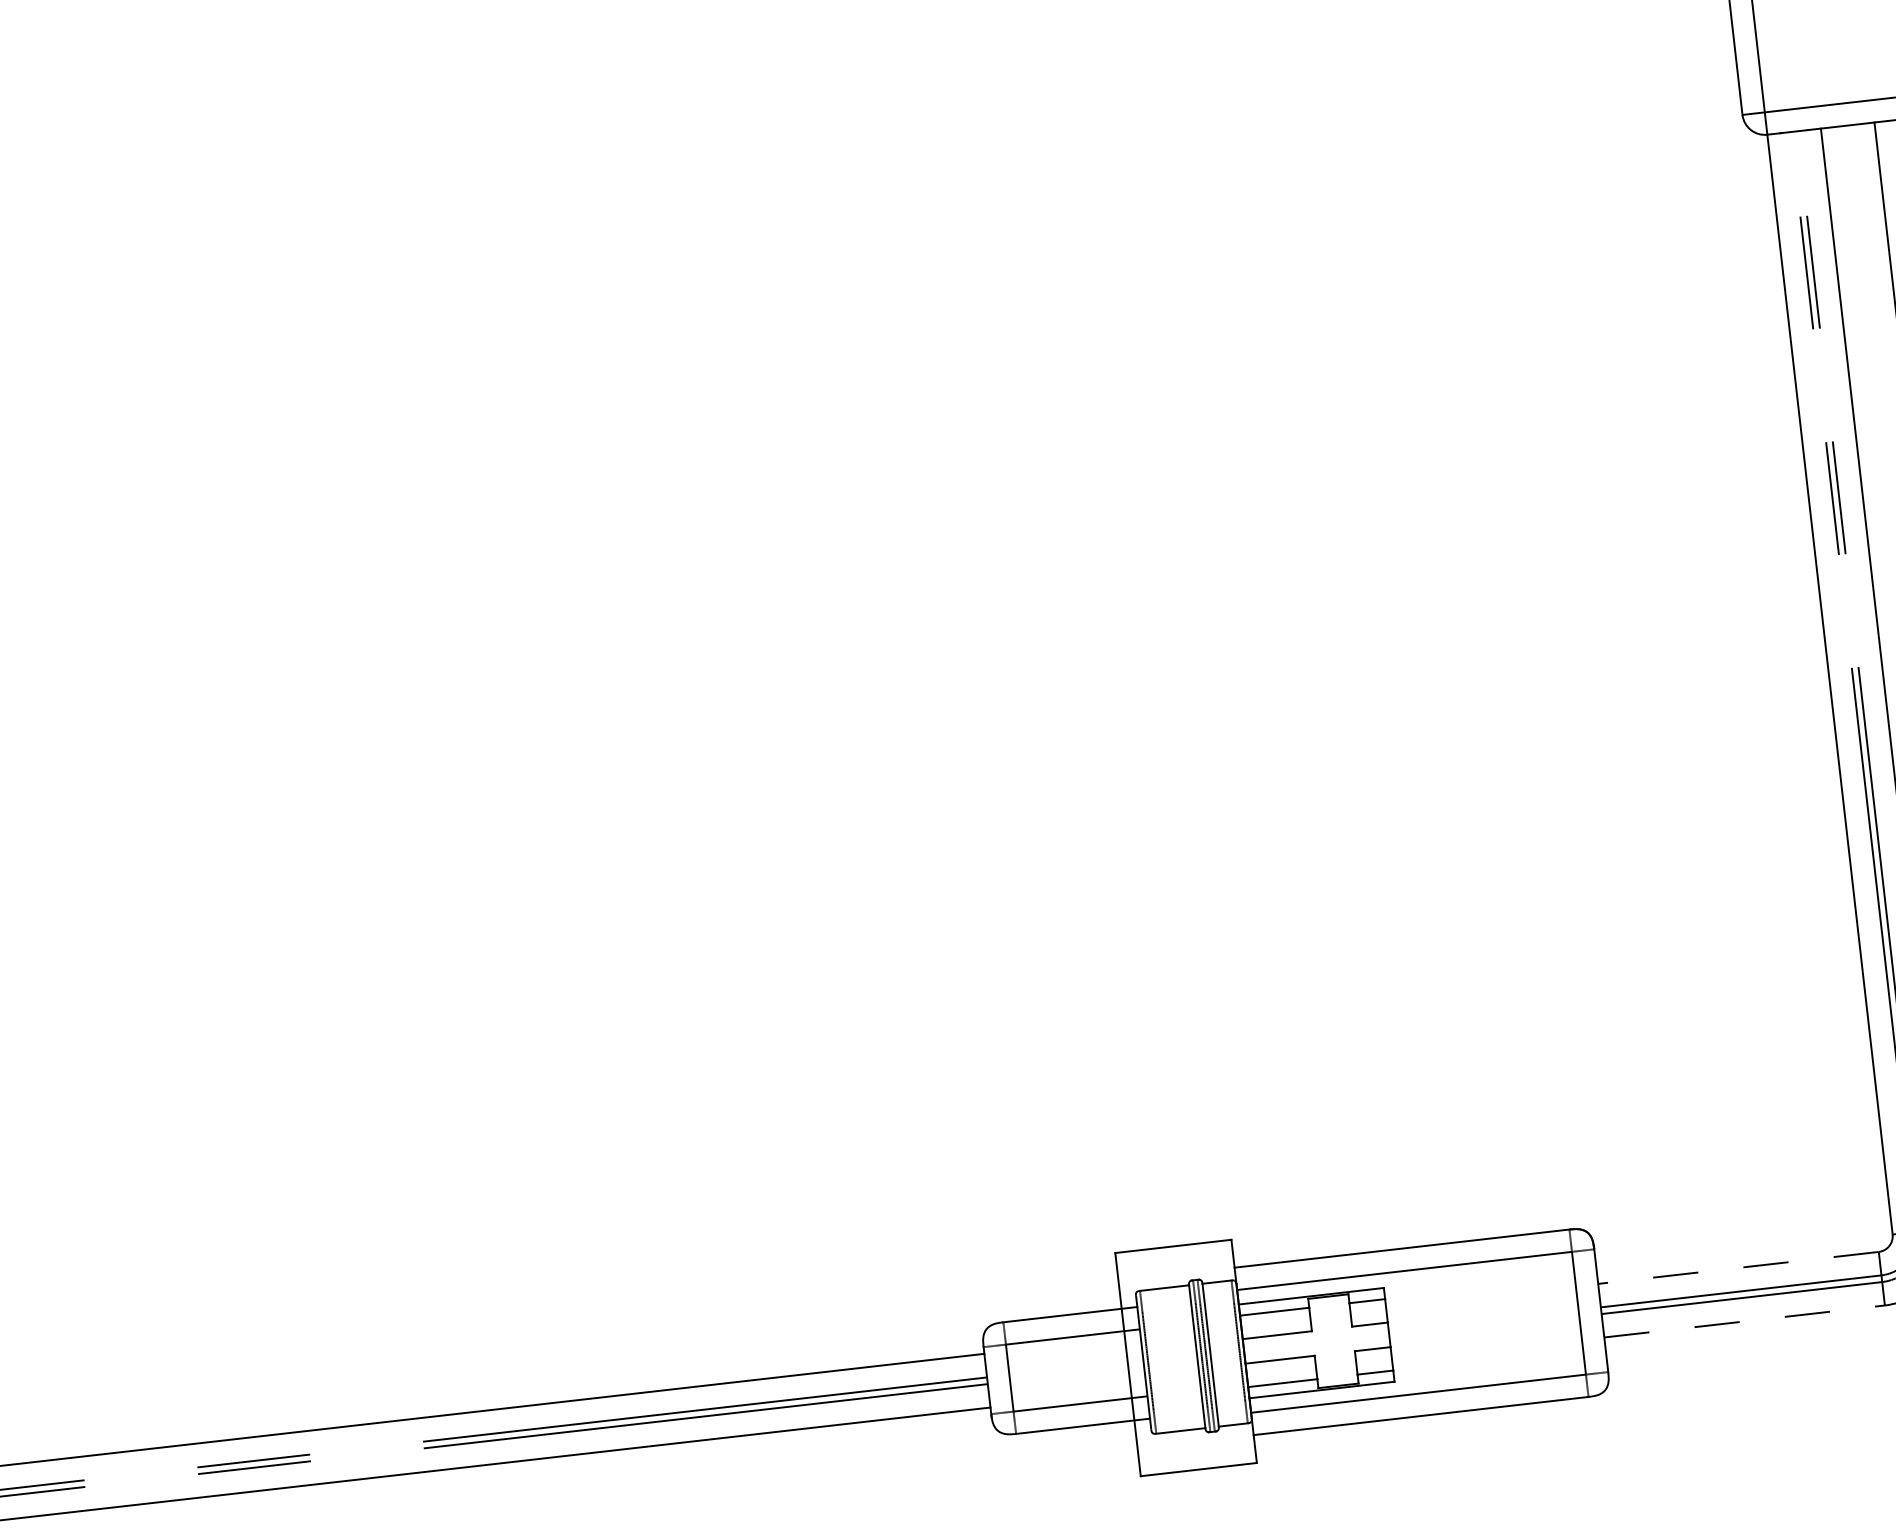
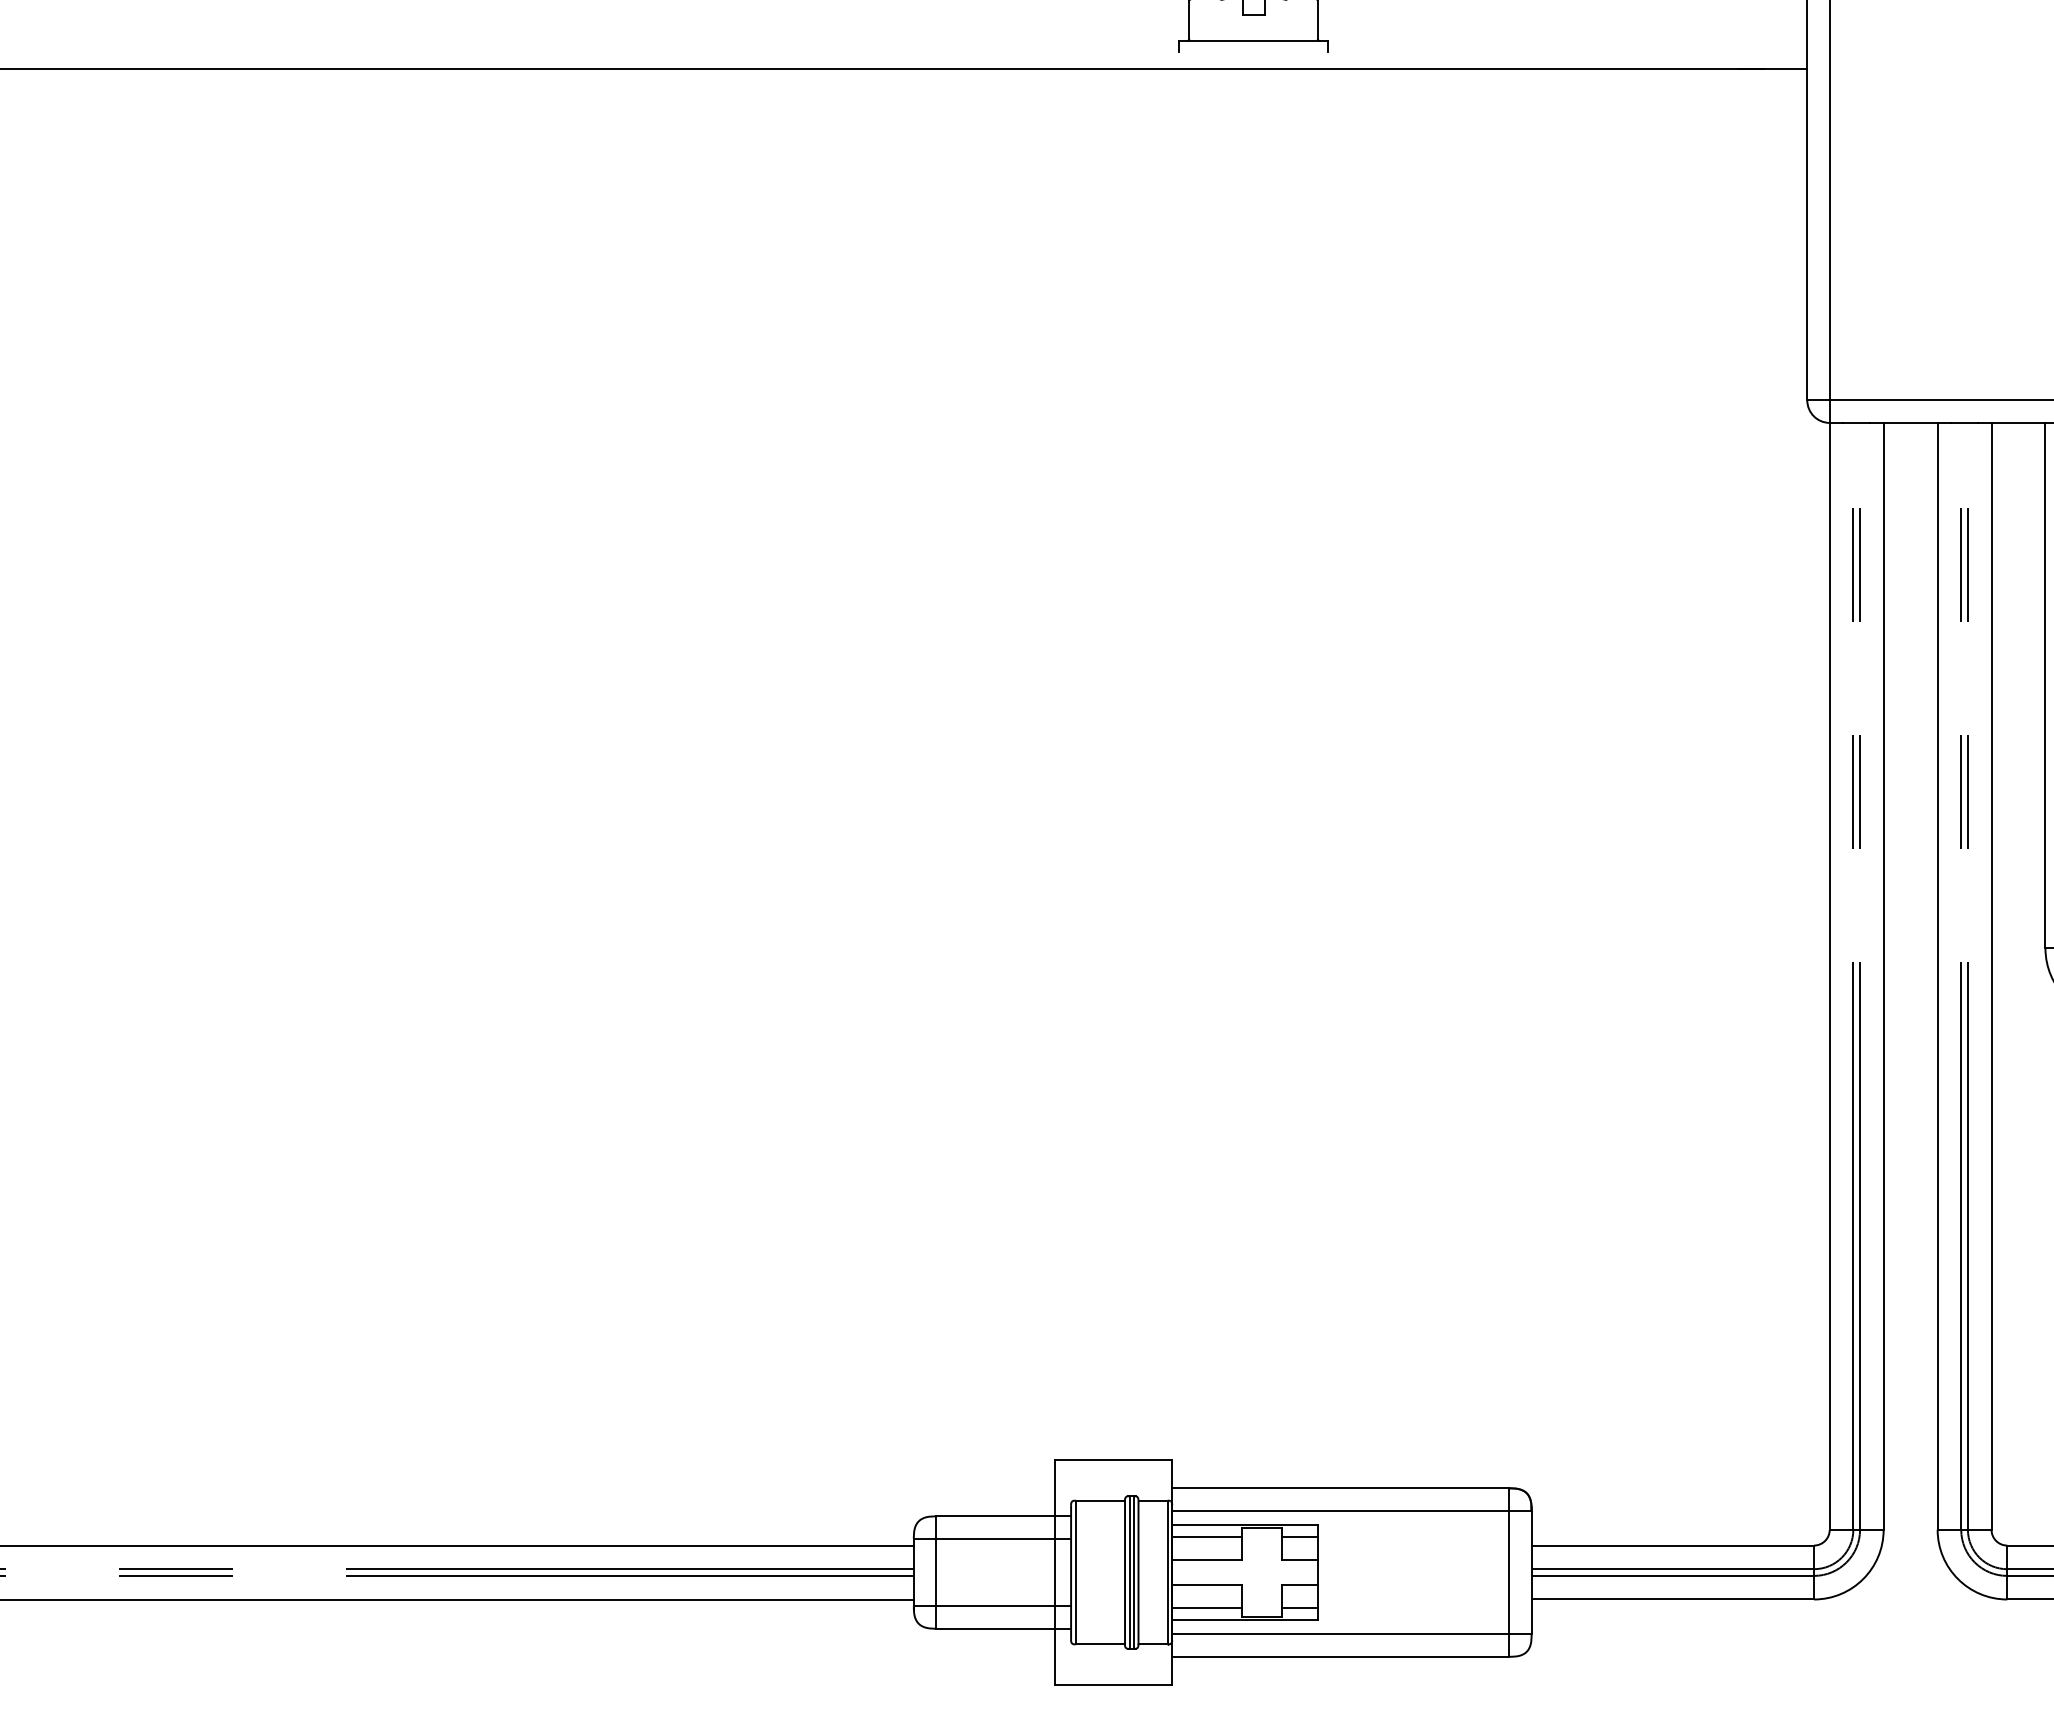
line: (1738, 1267) -> (1672, 1545), dashed -> solid
line: (1745, 1321) -> (1673, 1599), dashed -> solid

